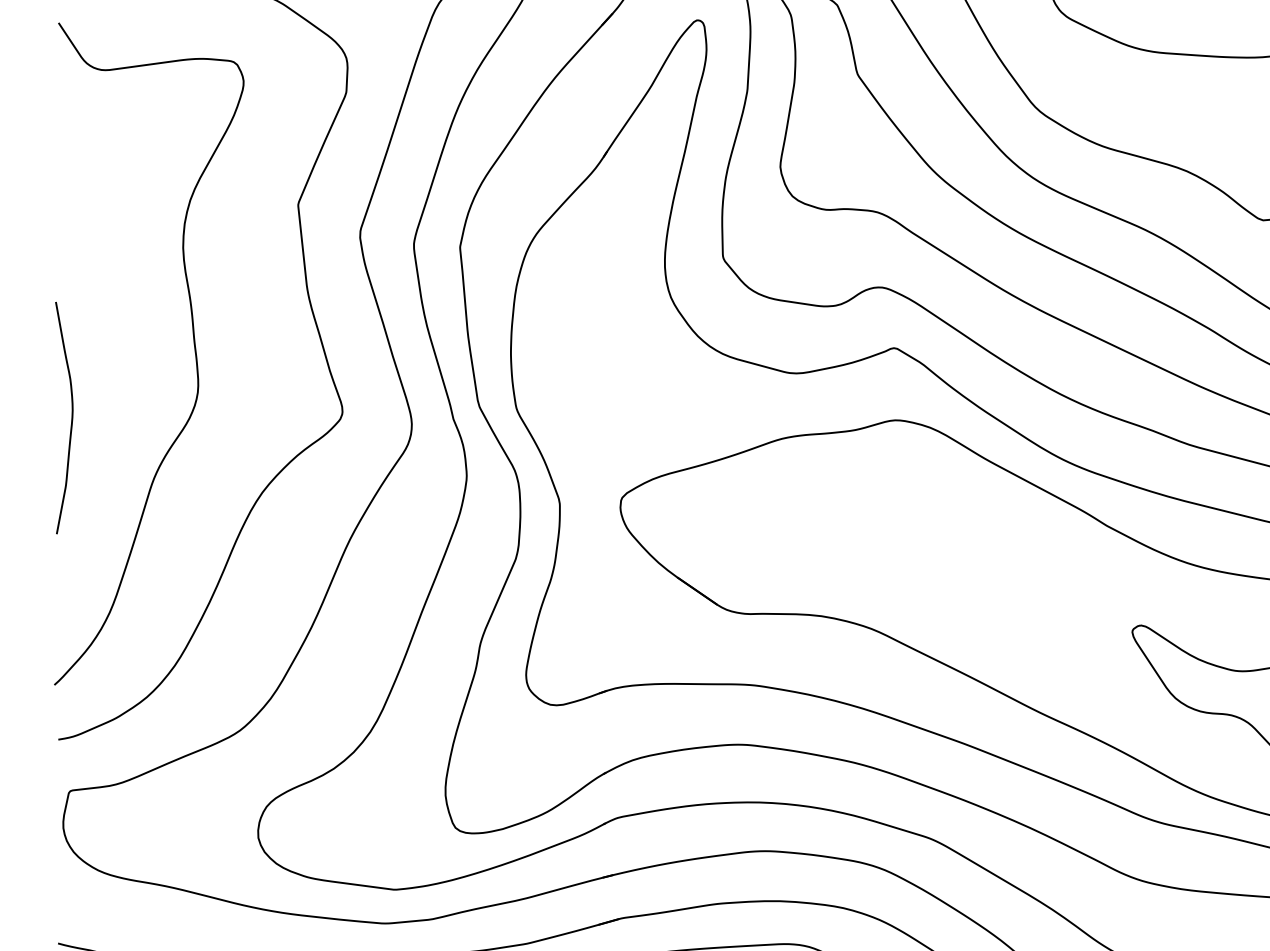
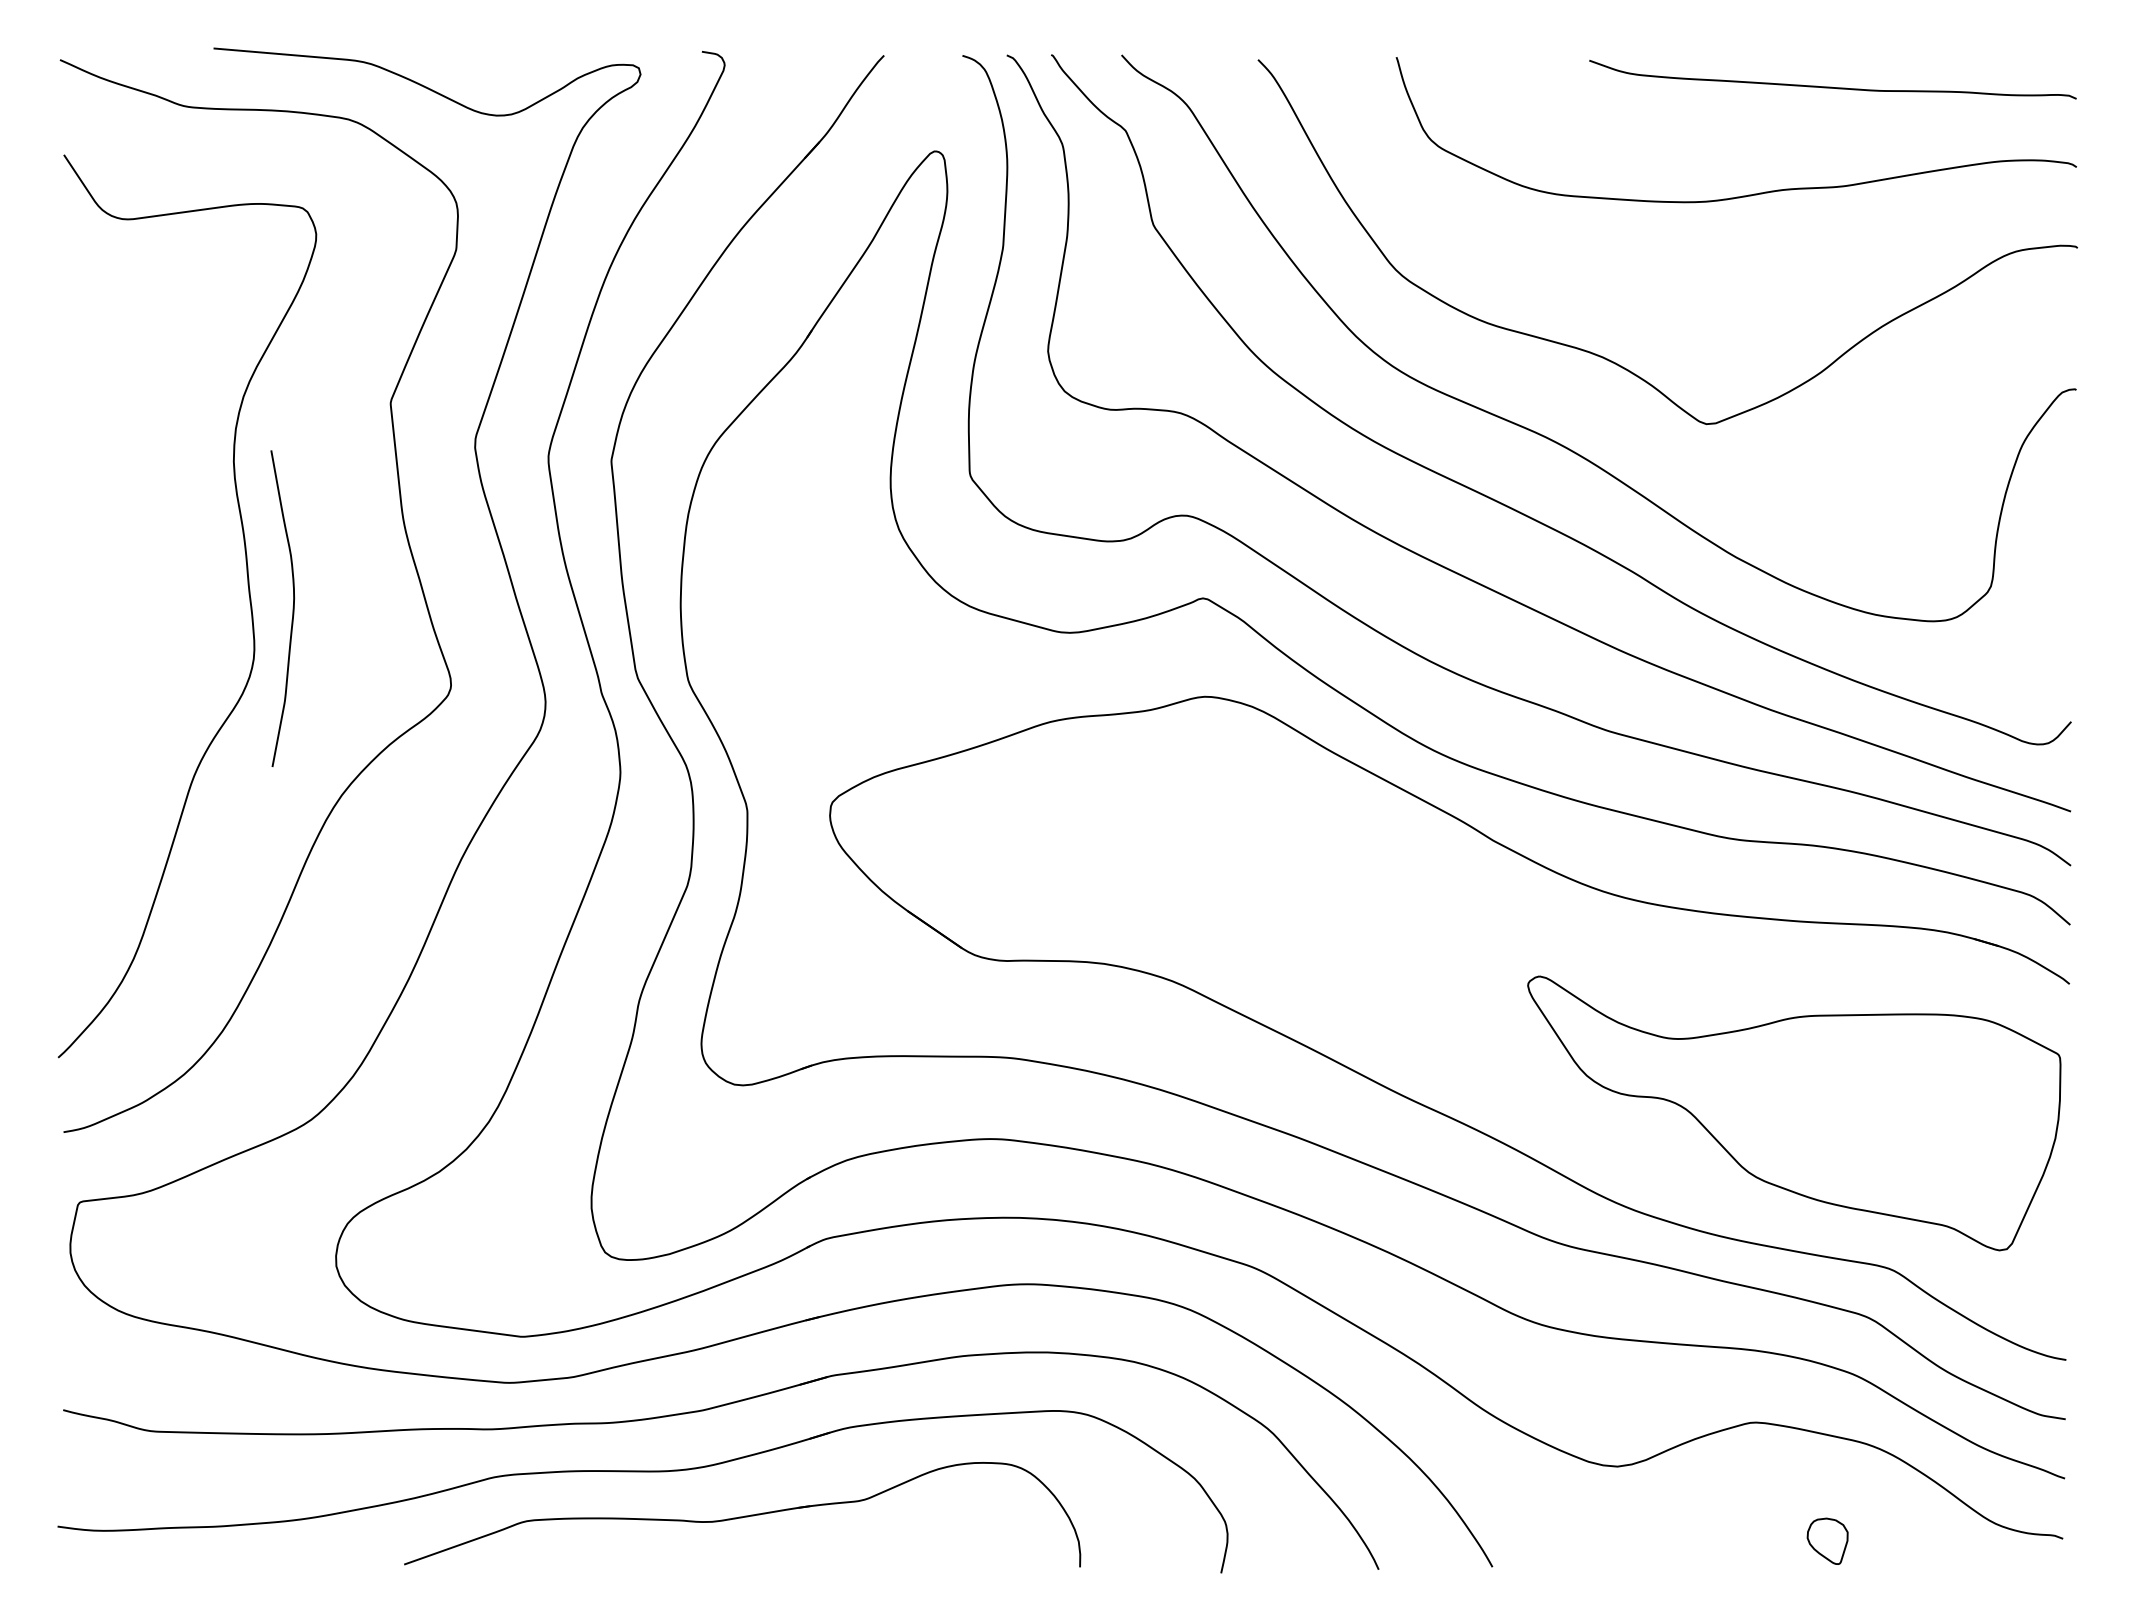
curve: (71, 417) -> (292, 608), moved

